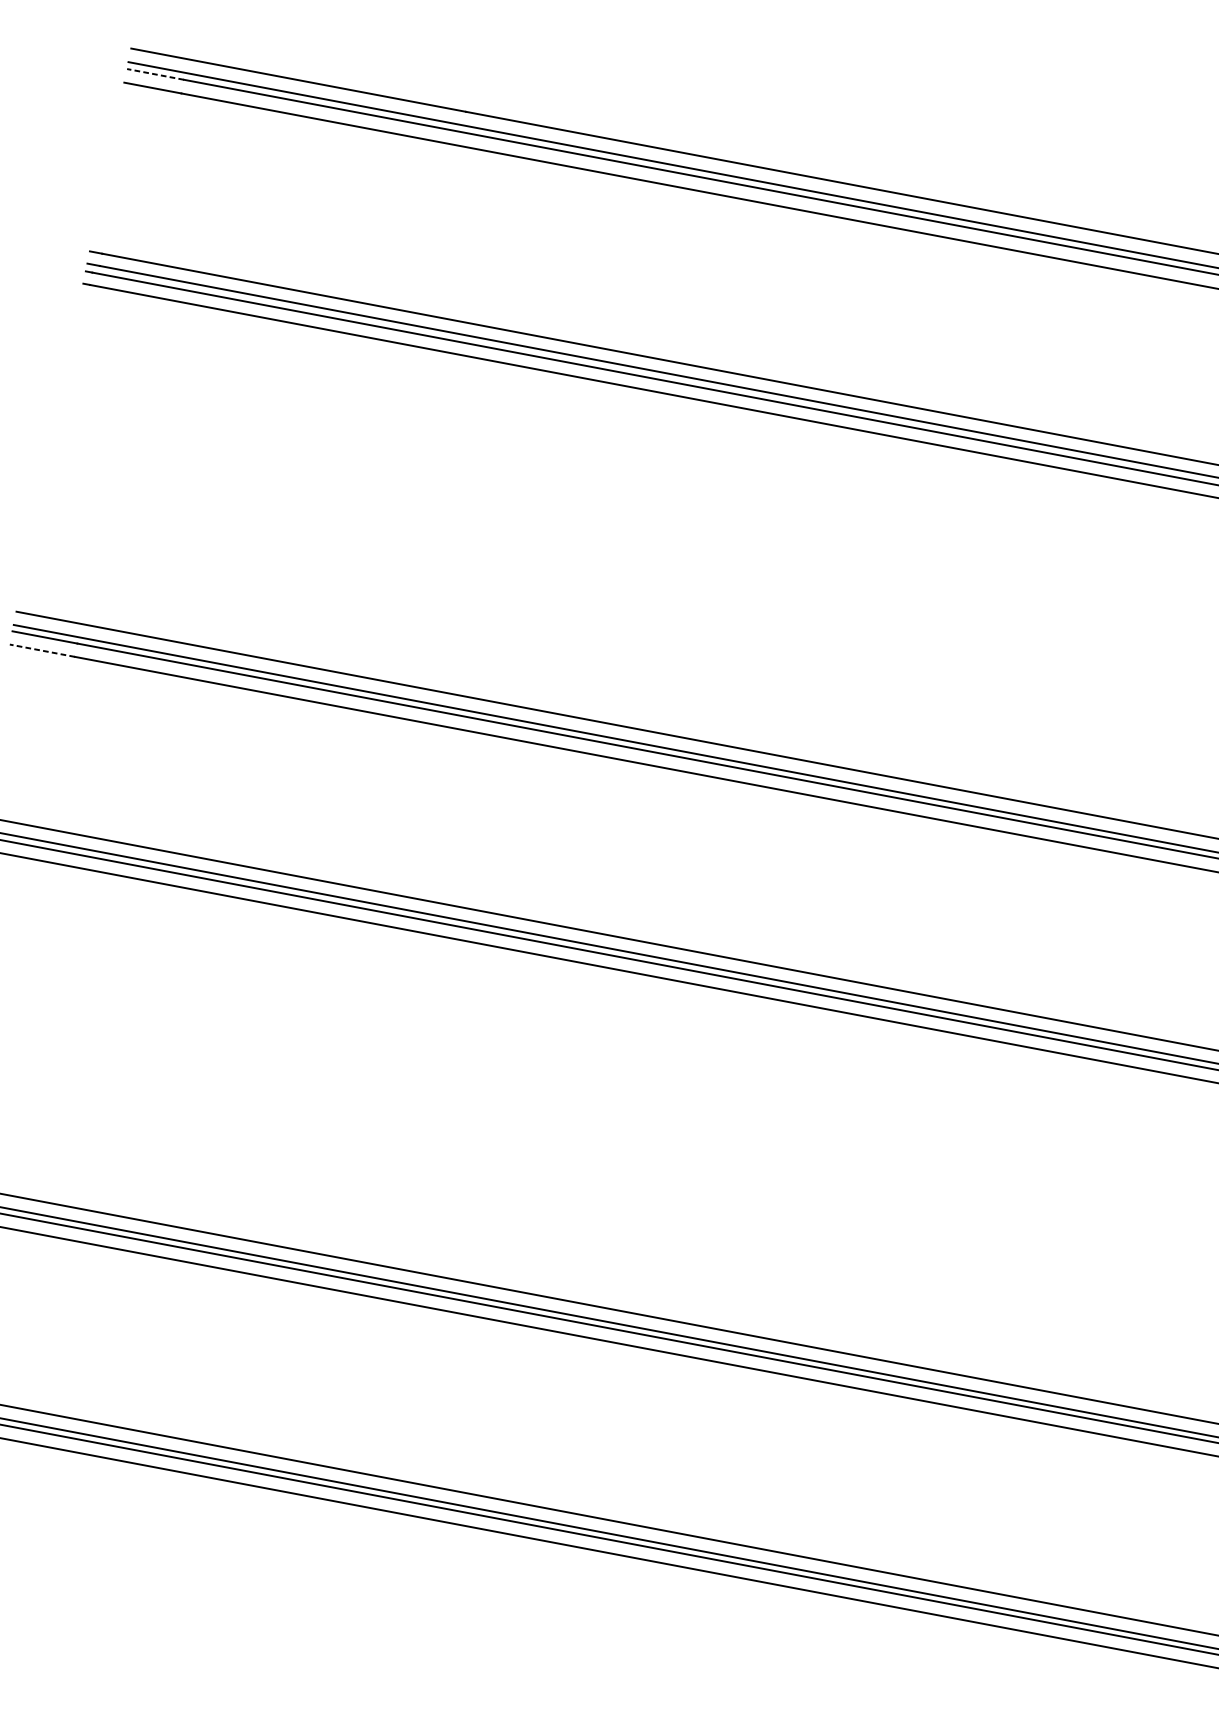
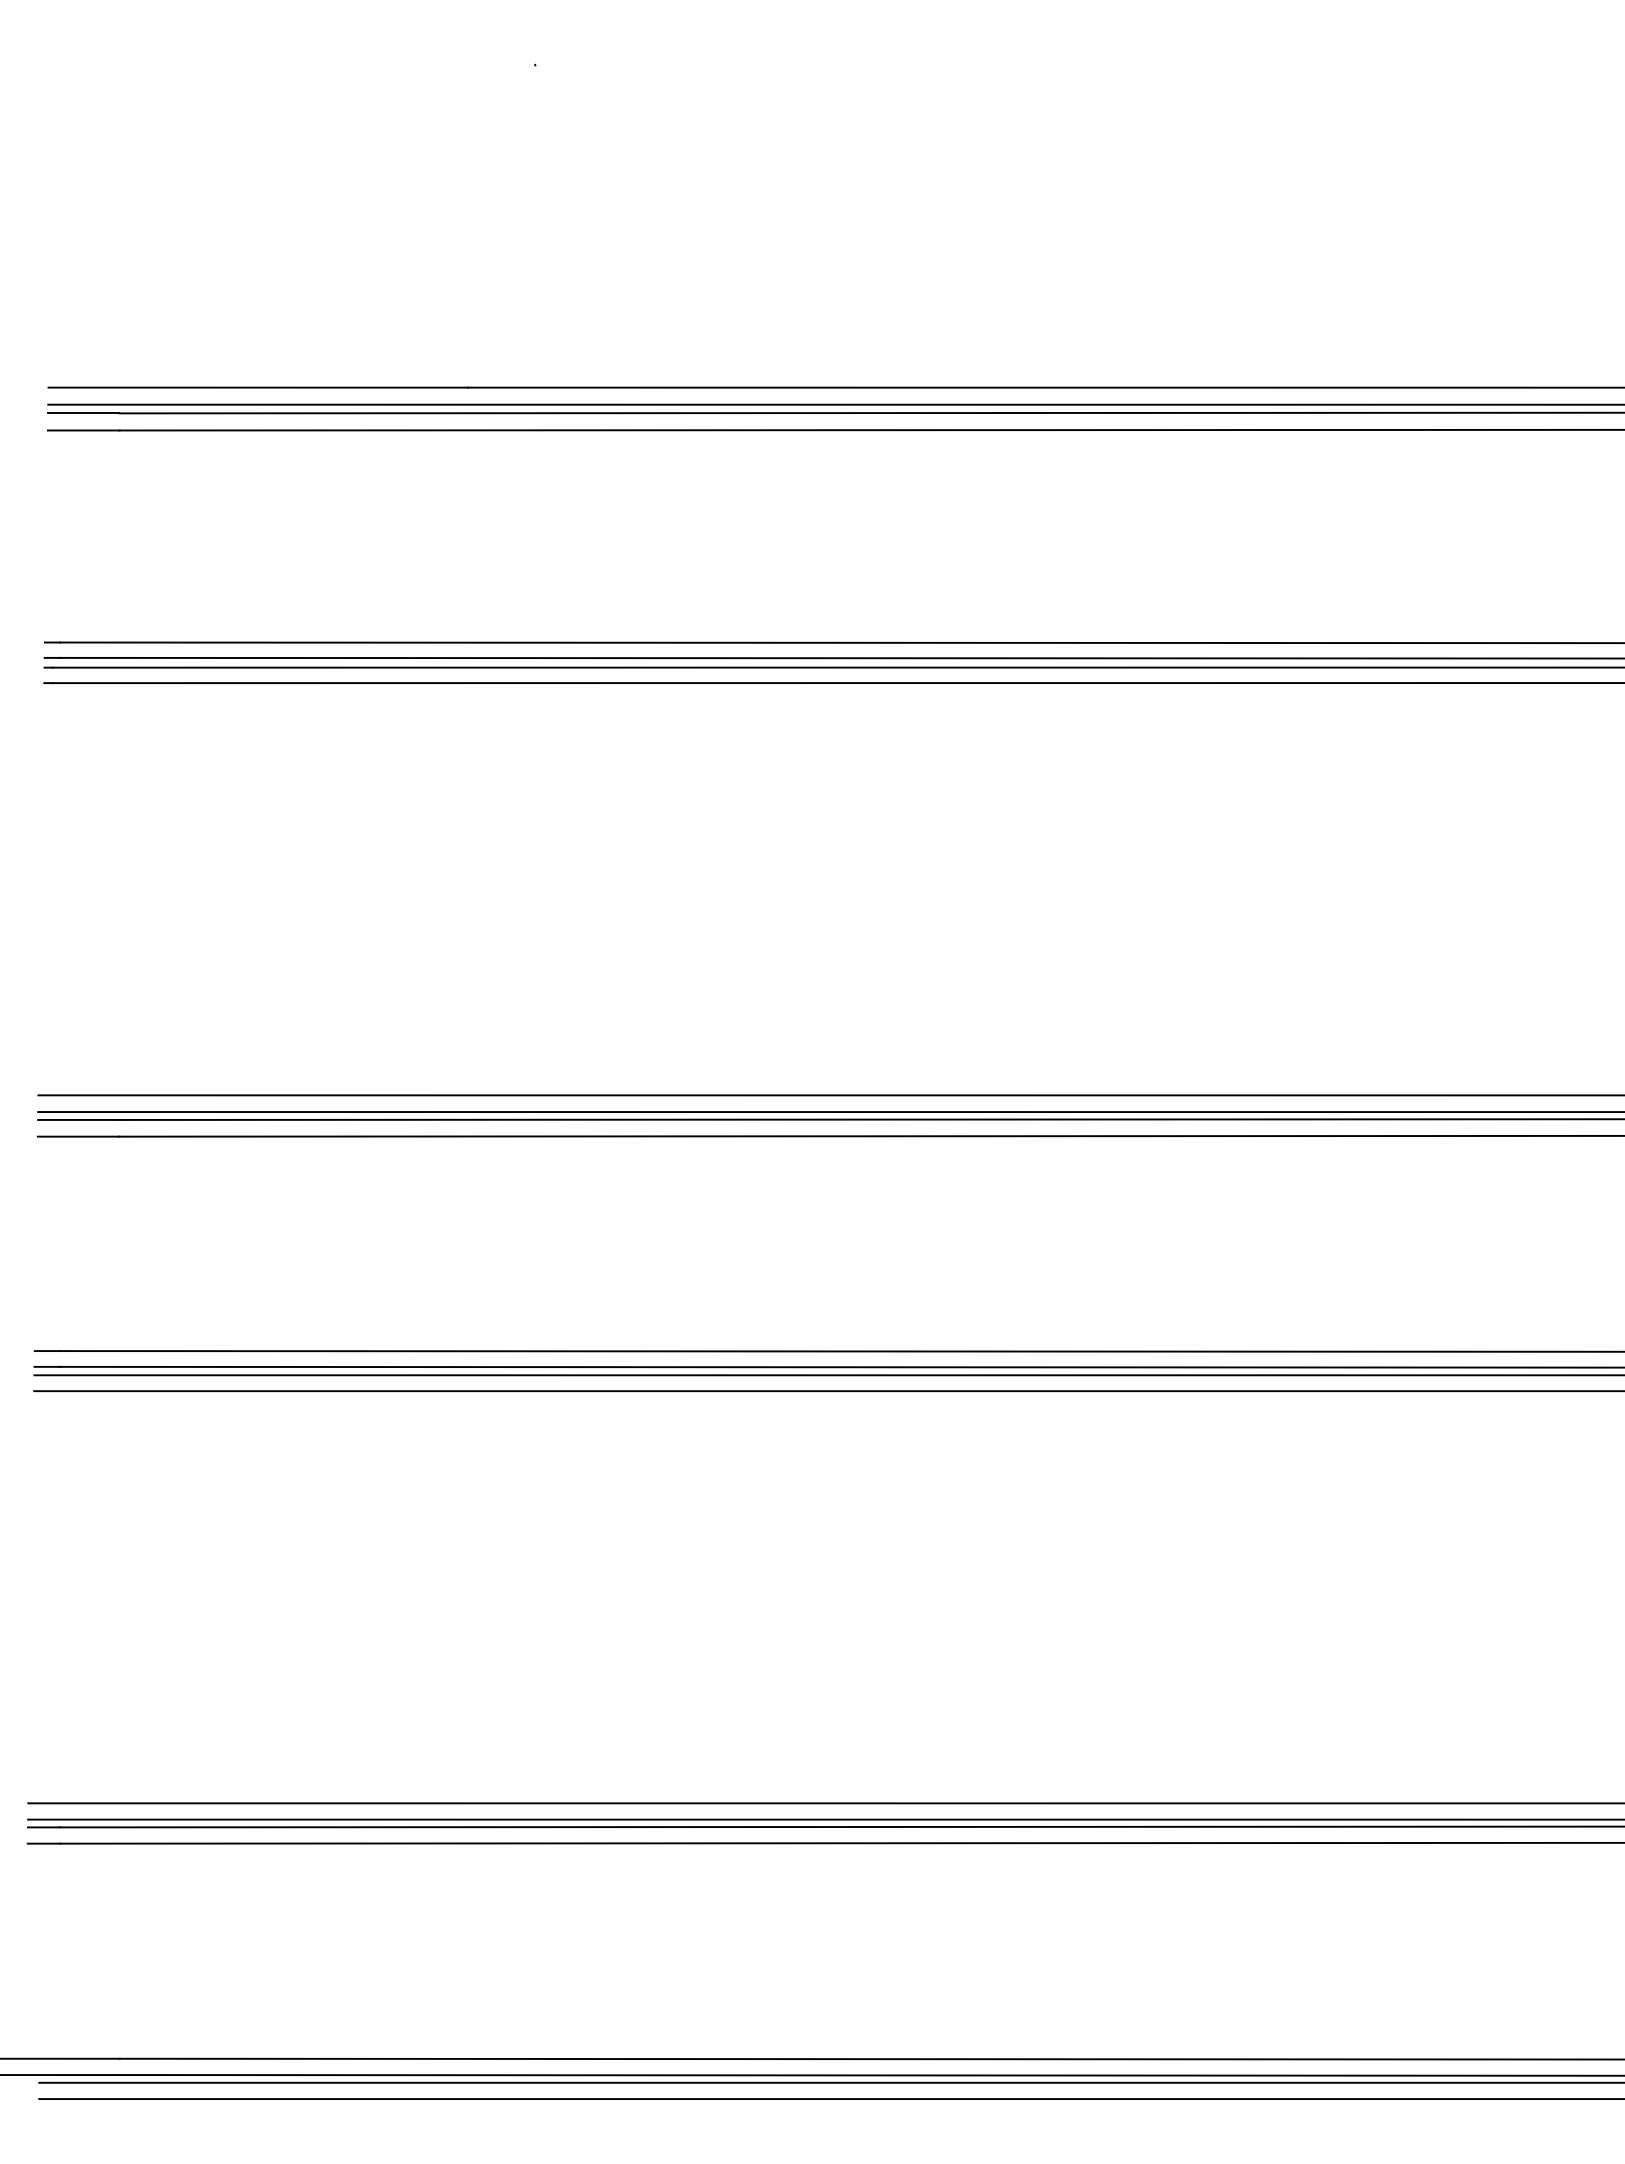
line: (155, 74) -> (83, 413), dashed -> solid
line: (42, 650) -> (78, 1136), dashed -> solid

